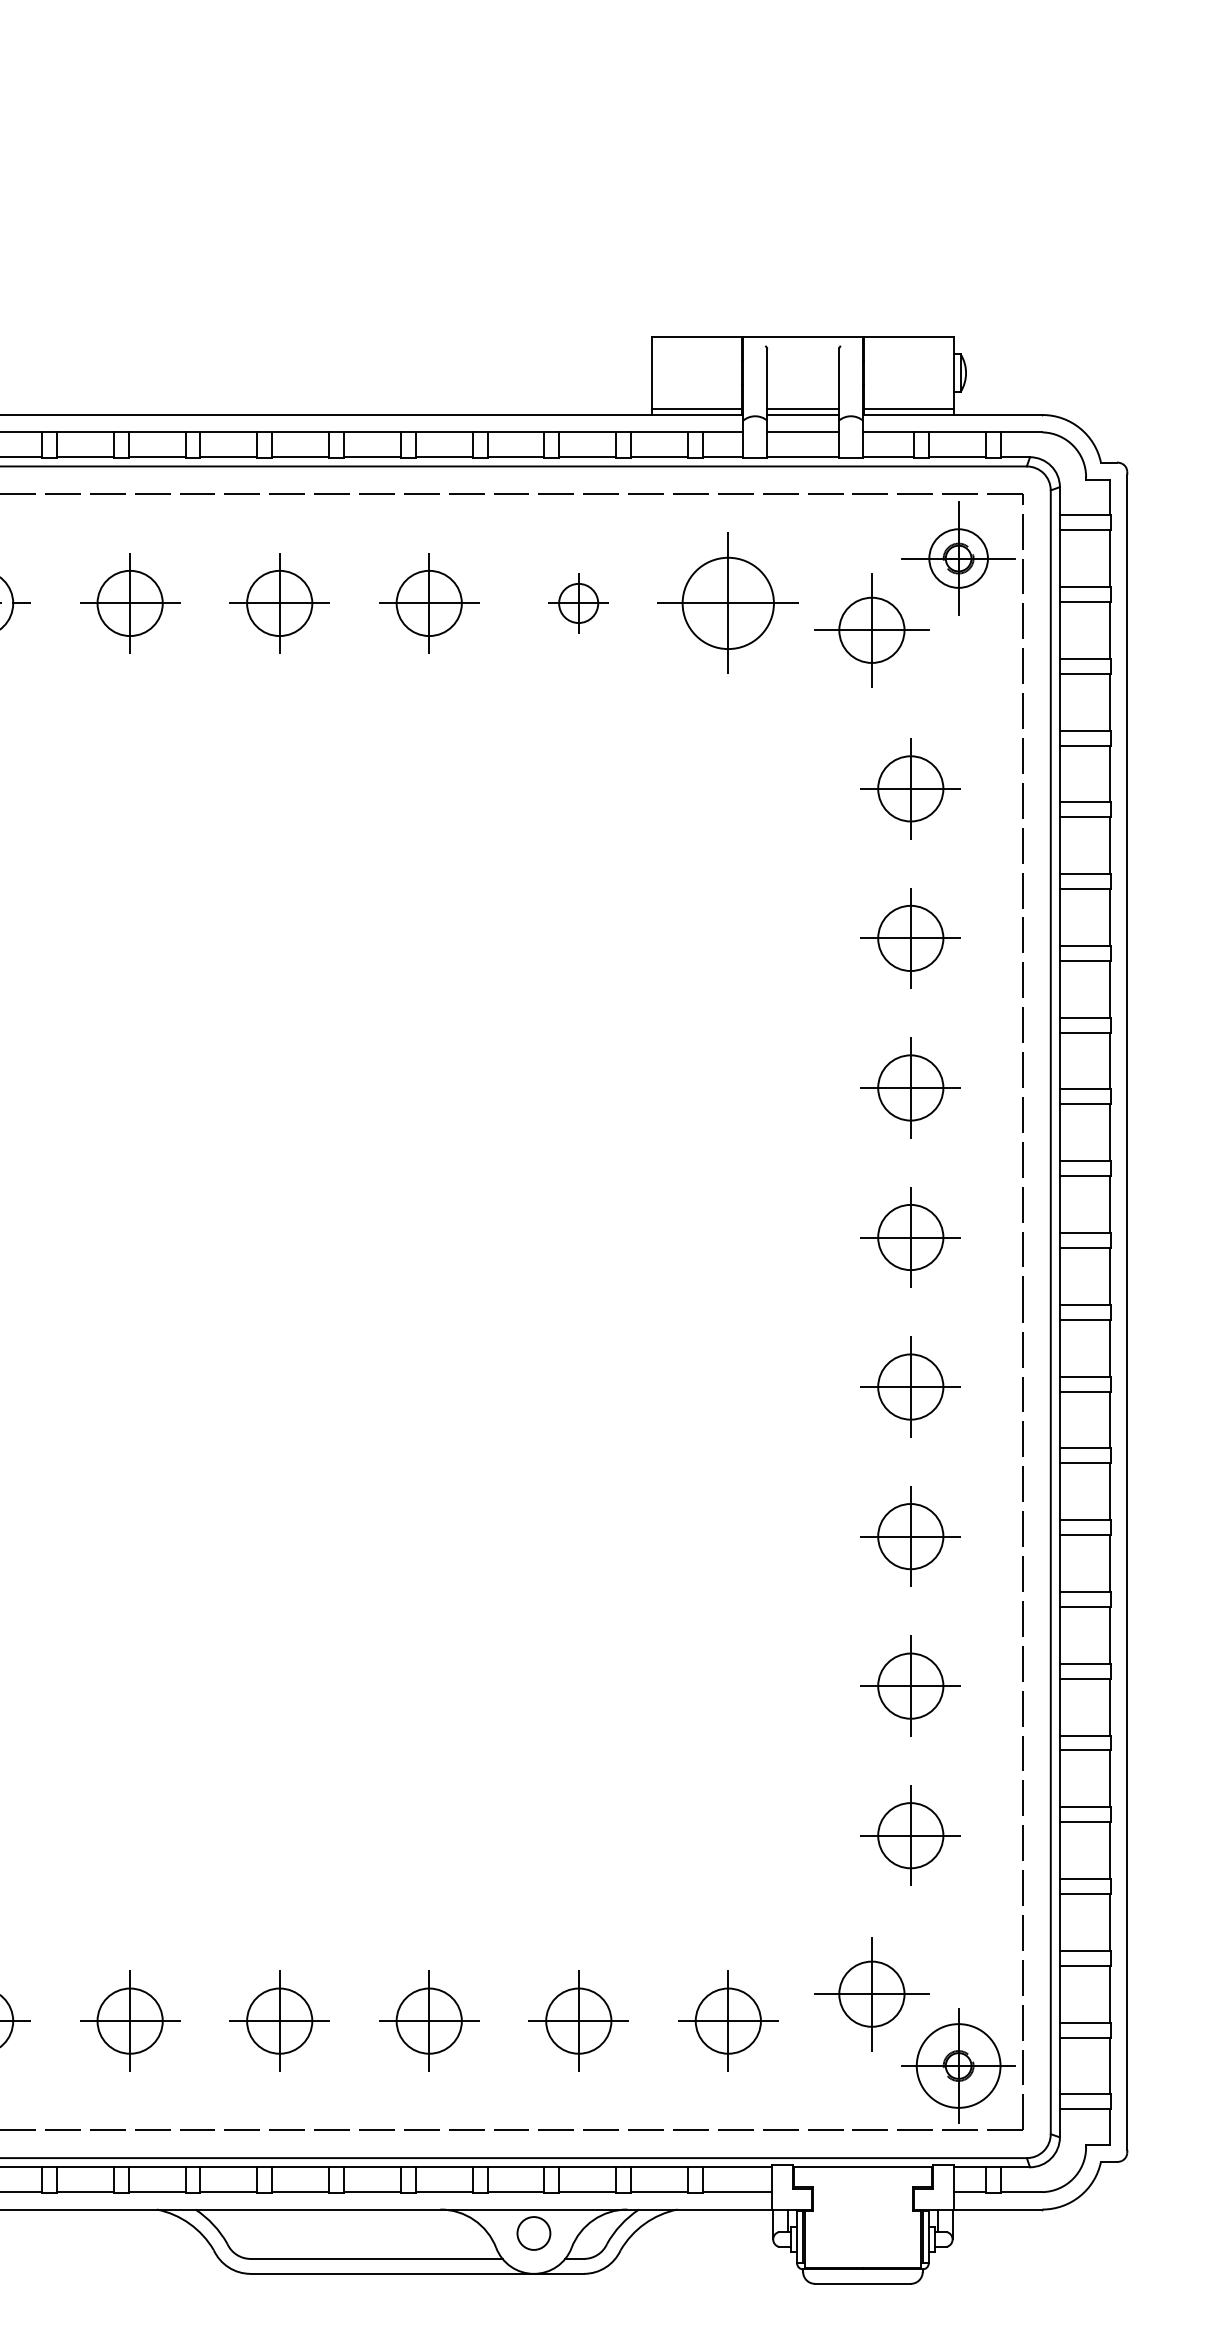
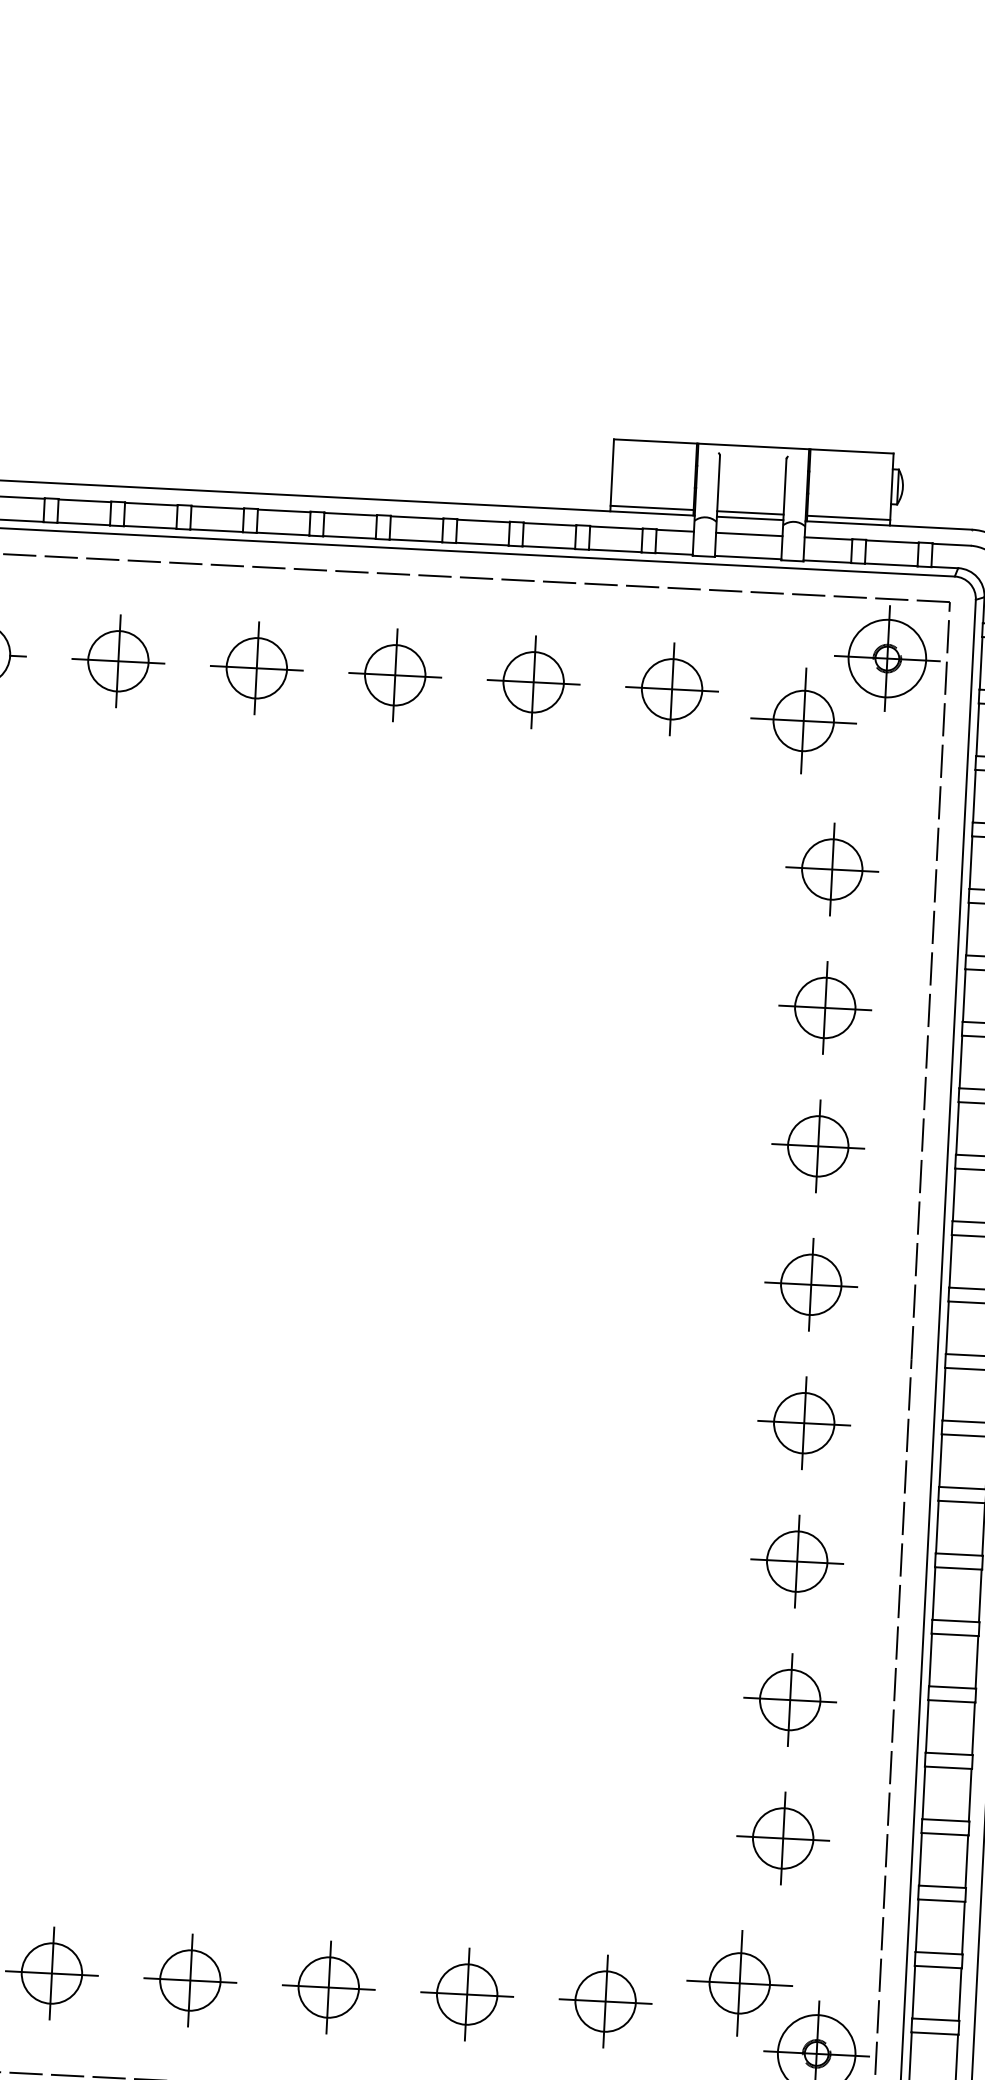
circle: (958, 558) -> (887, 658), size x1.43
part: (578, 603) -> (533, 682), size x1.67
part: (728, 603) -> (672, 689), size x0.71

